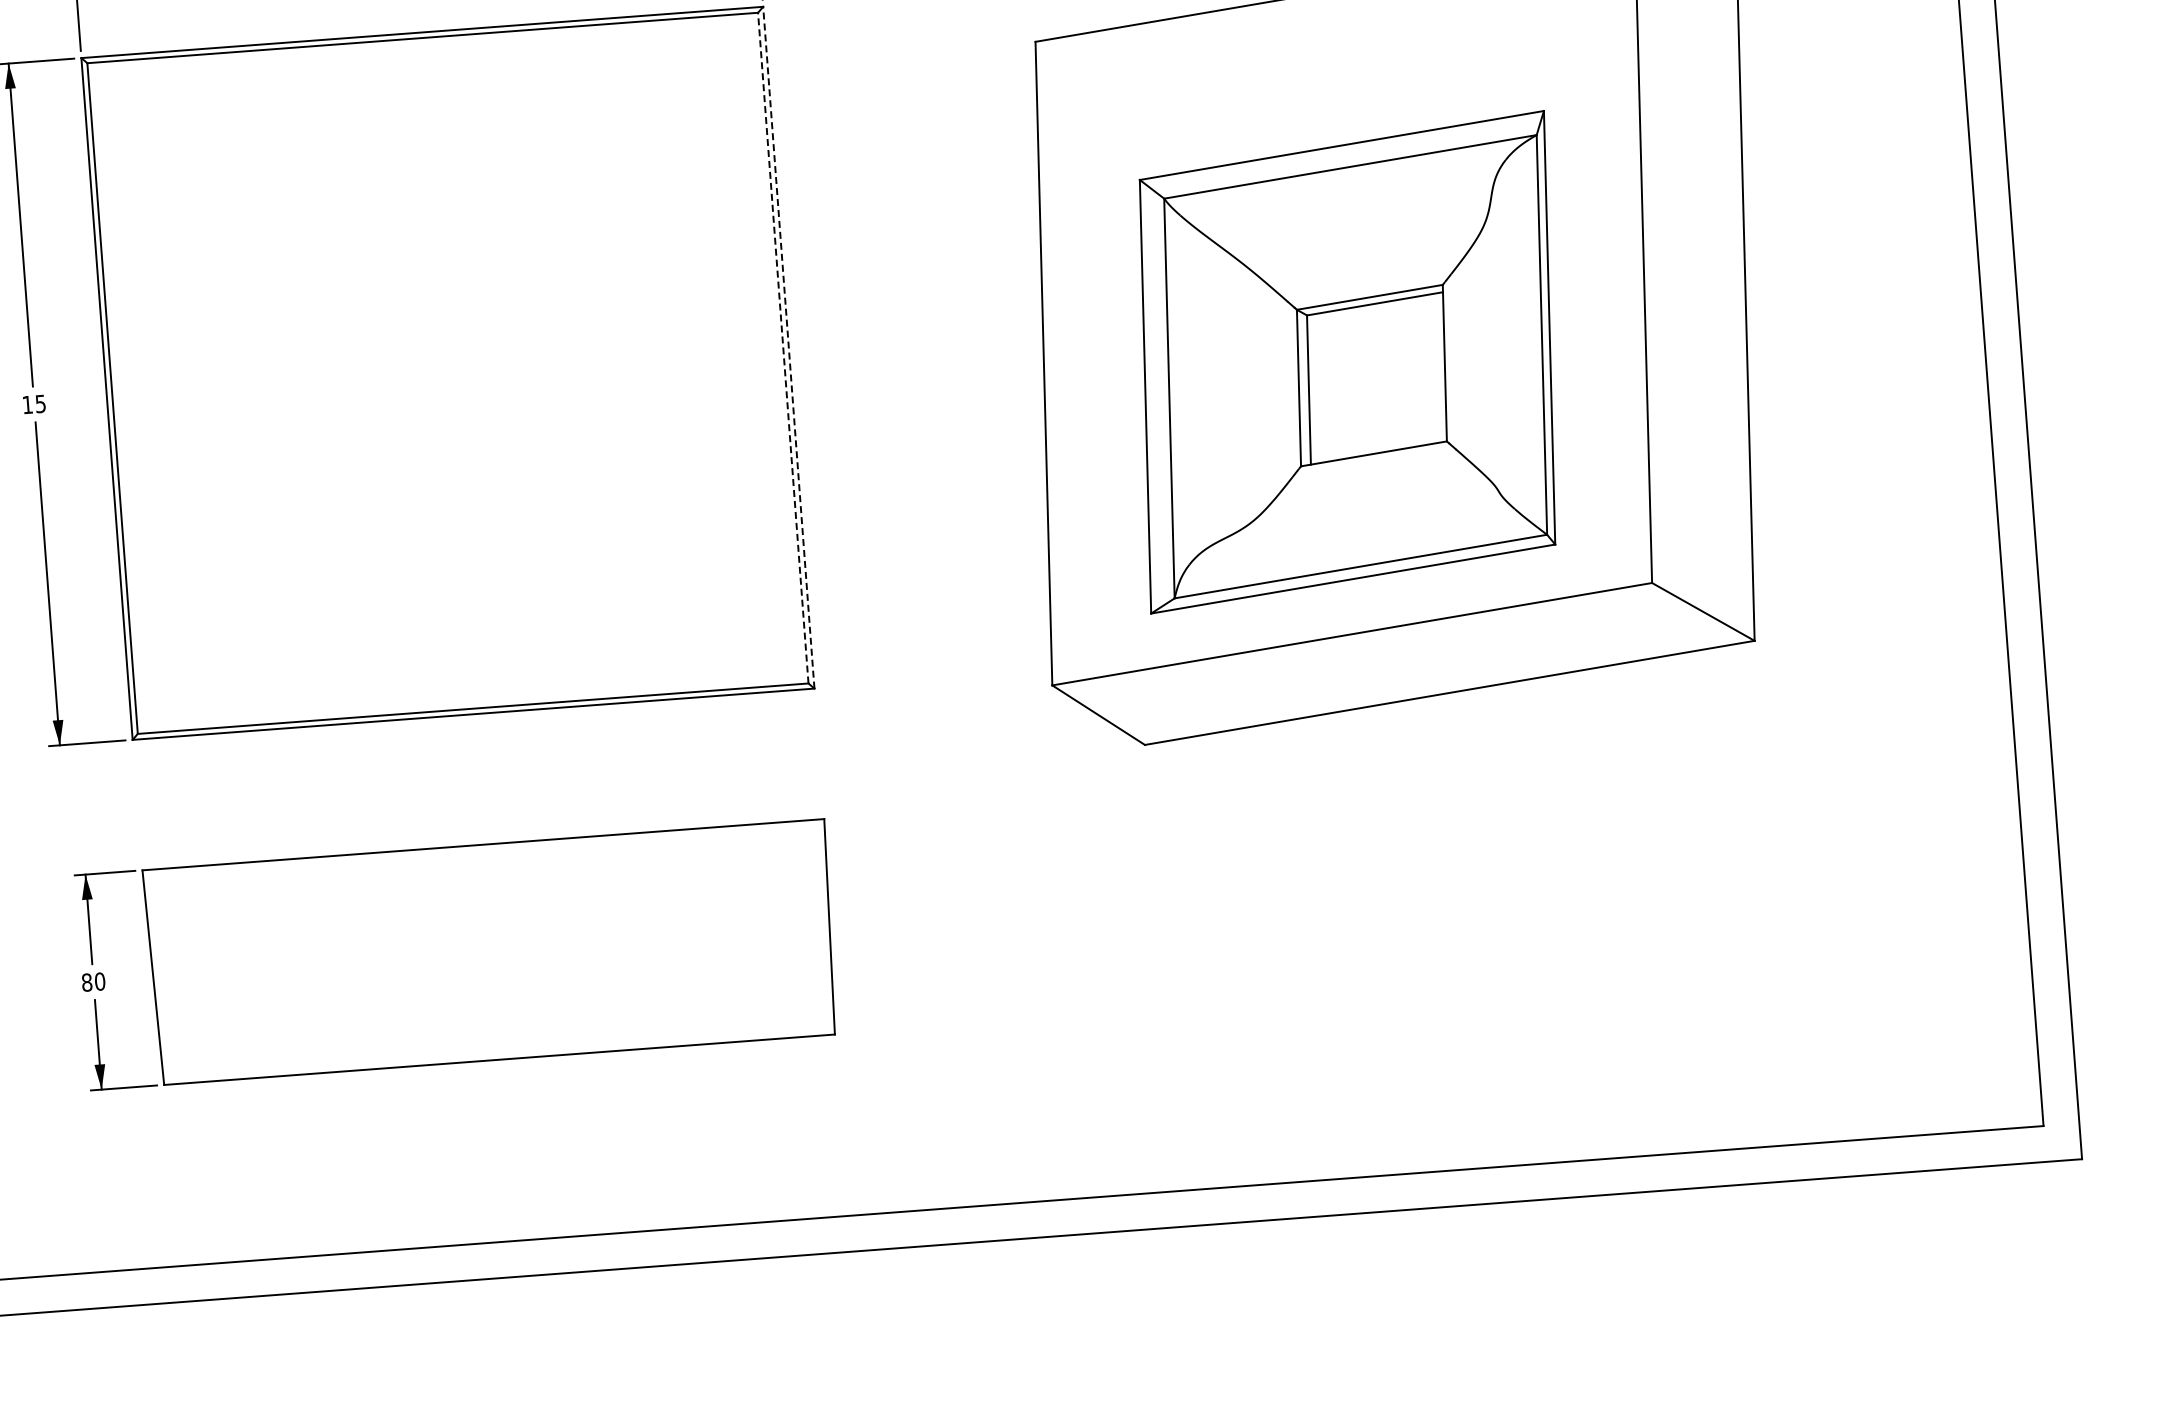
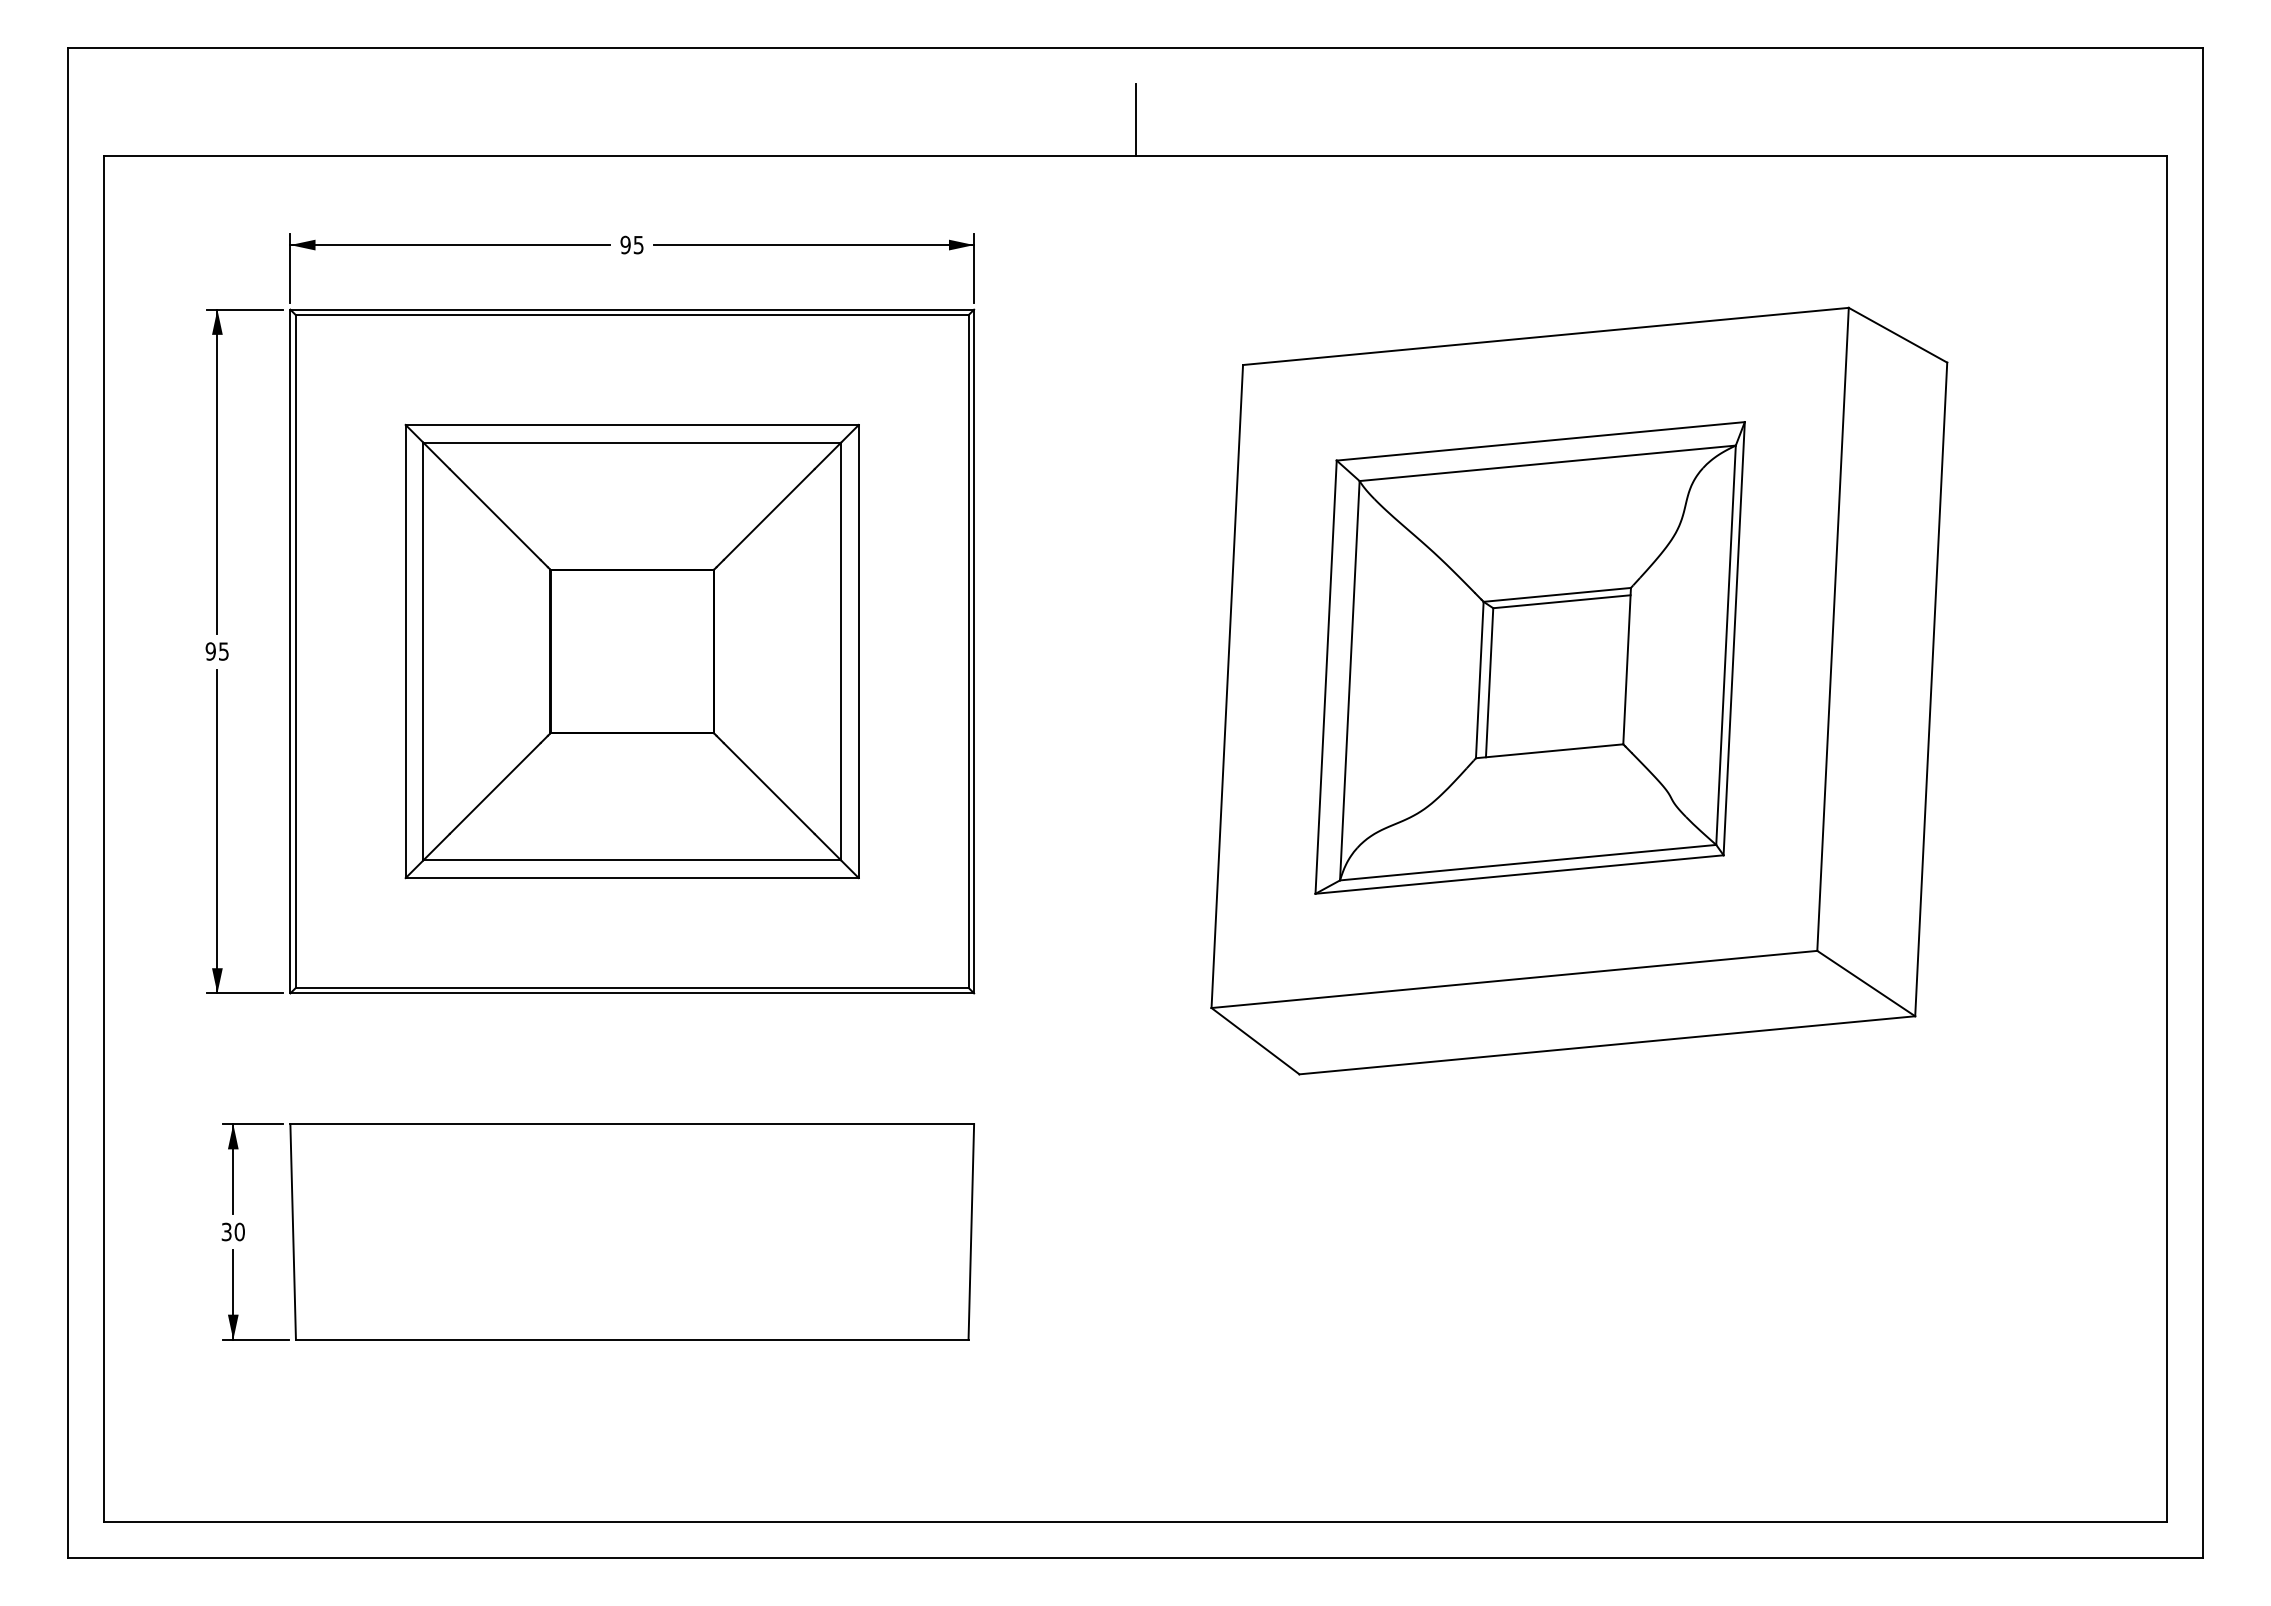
line: (789, 347) -> (974, 651), dashed -> solid
line: (783, 348) -> (968, 651), dashed -> solid
part: (1346, 361) -> (1529, 657), moved
part: (447, 373) -> (631, 651), added
text: (27, 404) -> (210, 651), 15 -> 95
text: (86, 982) -> (226, 1231), 80 -> 30

